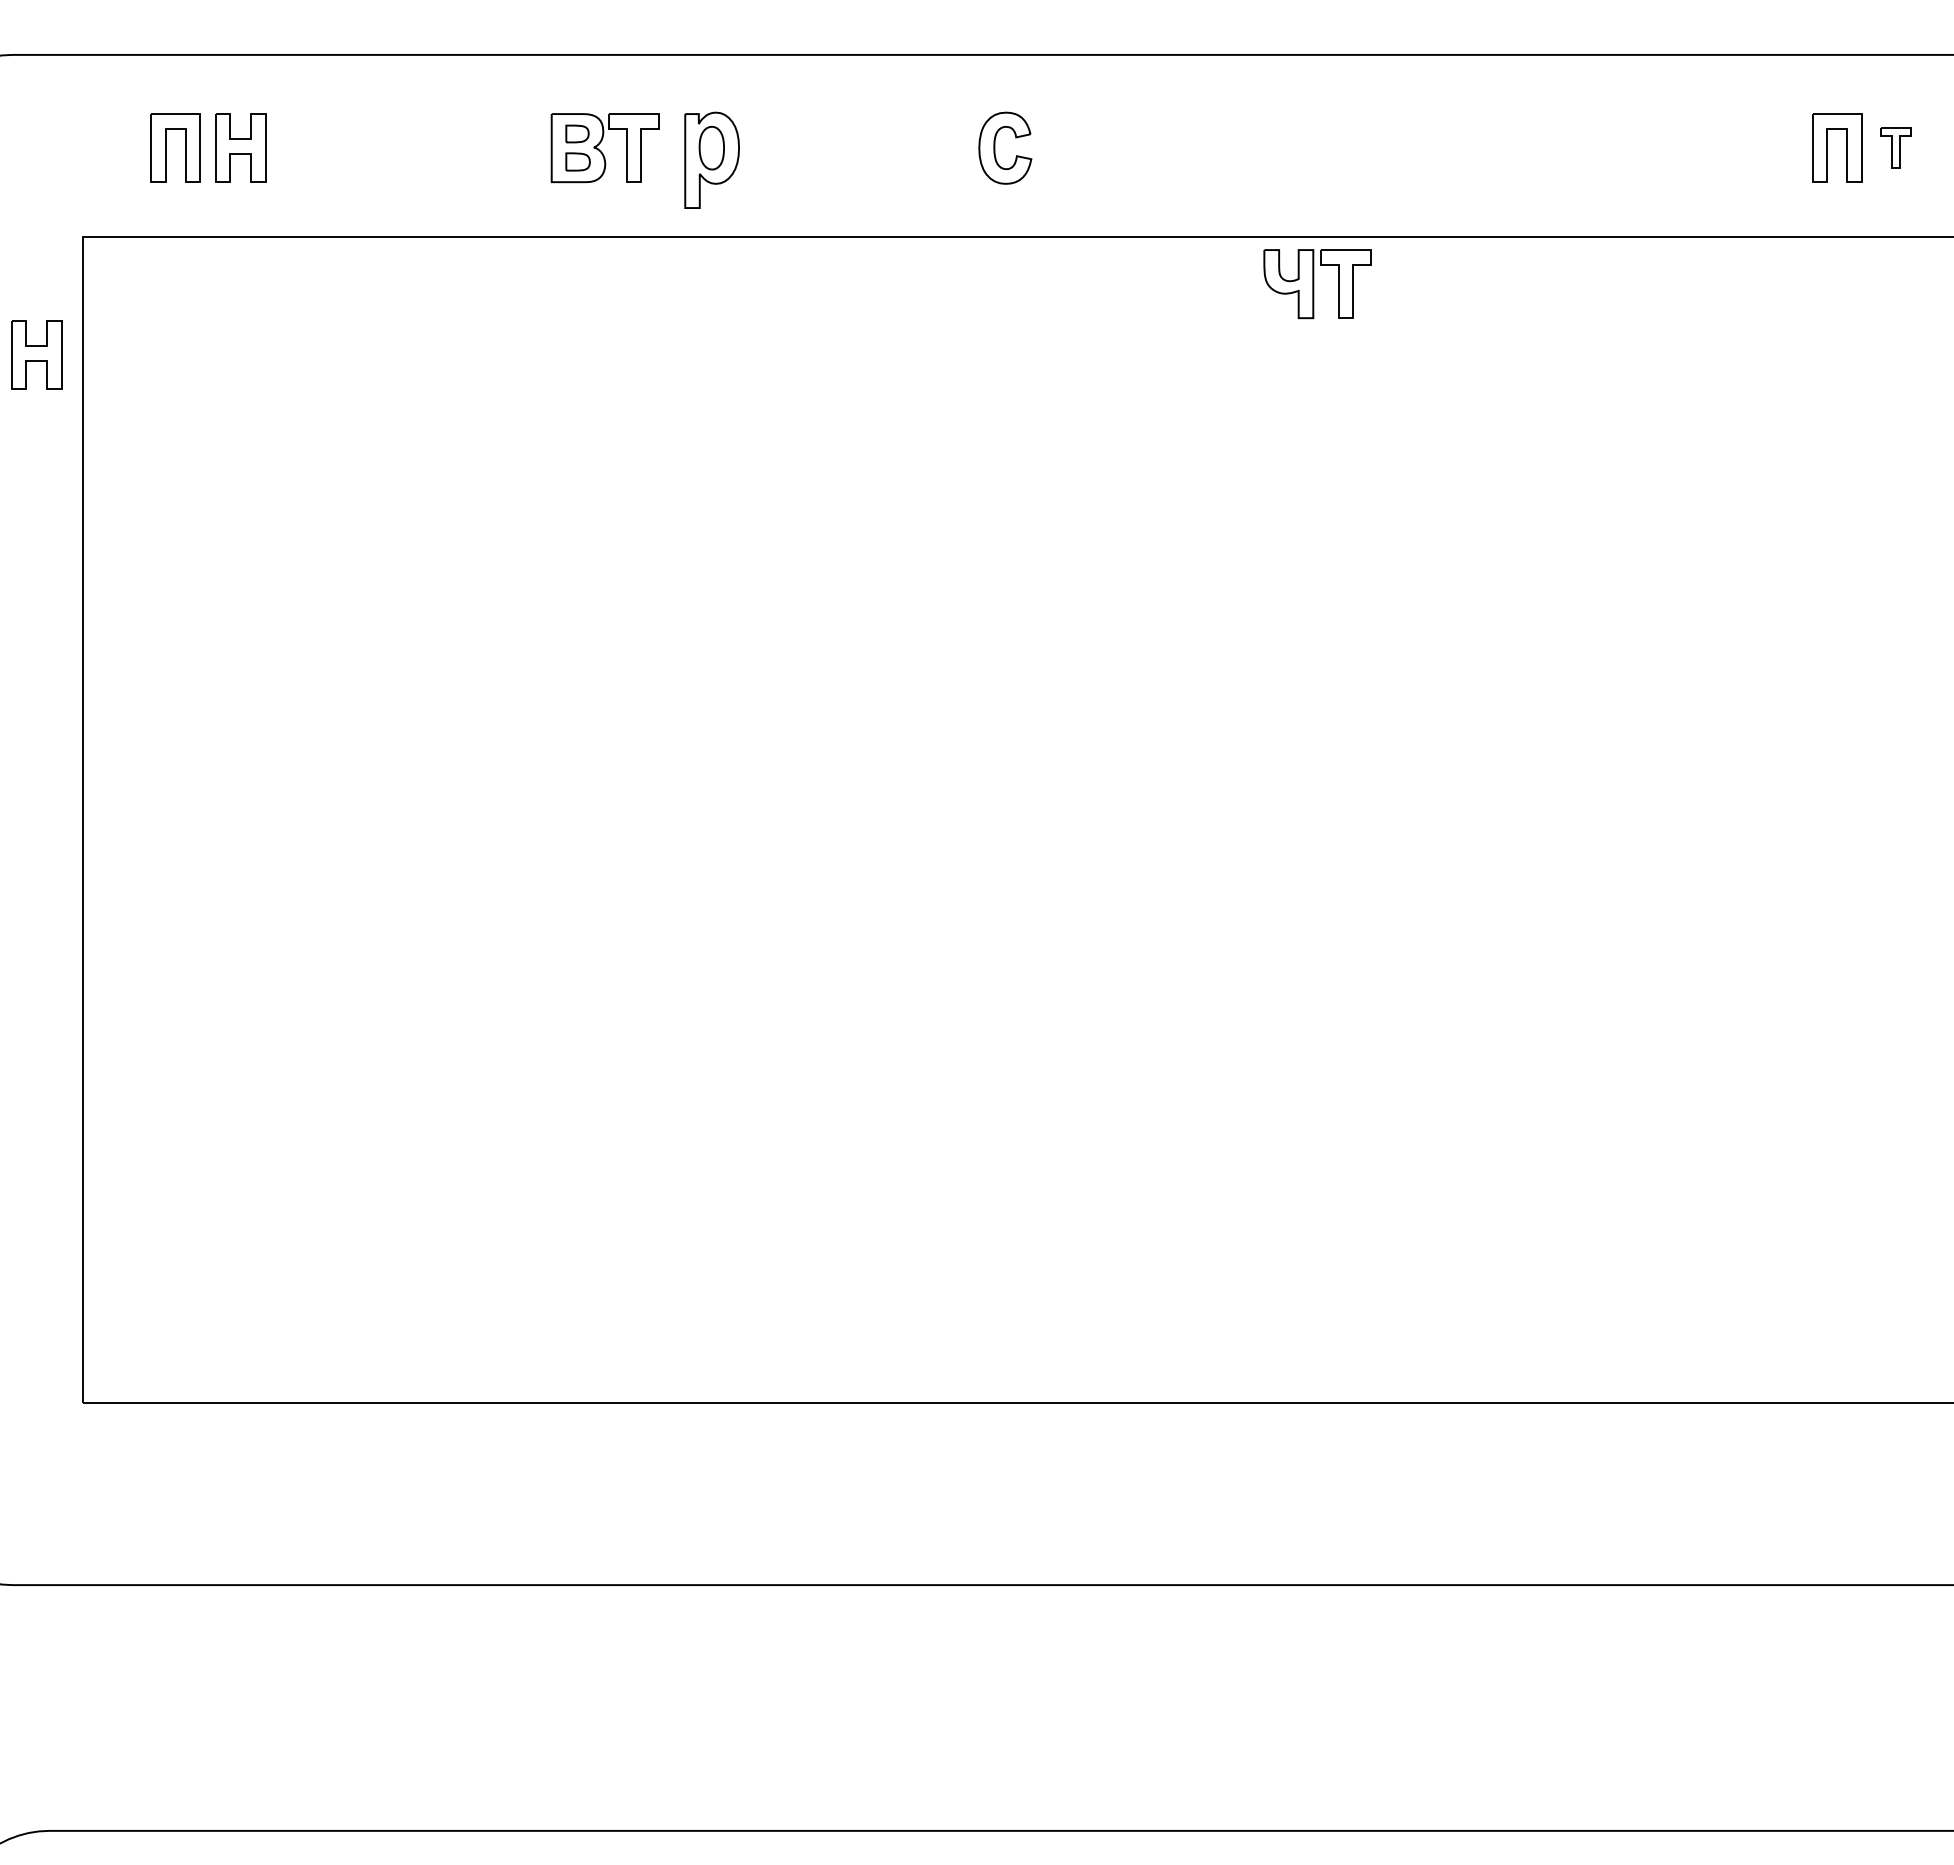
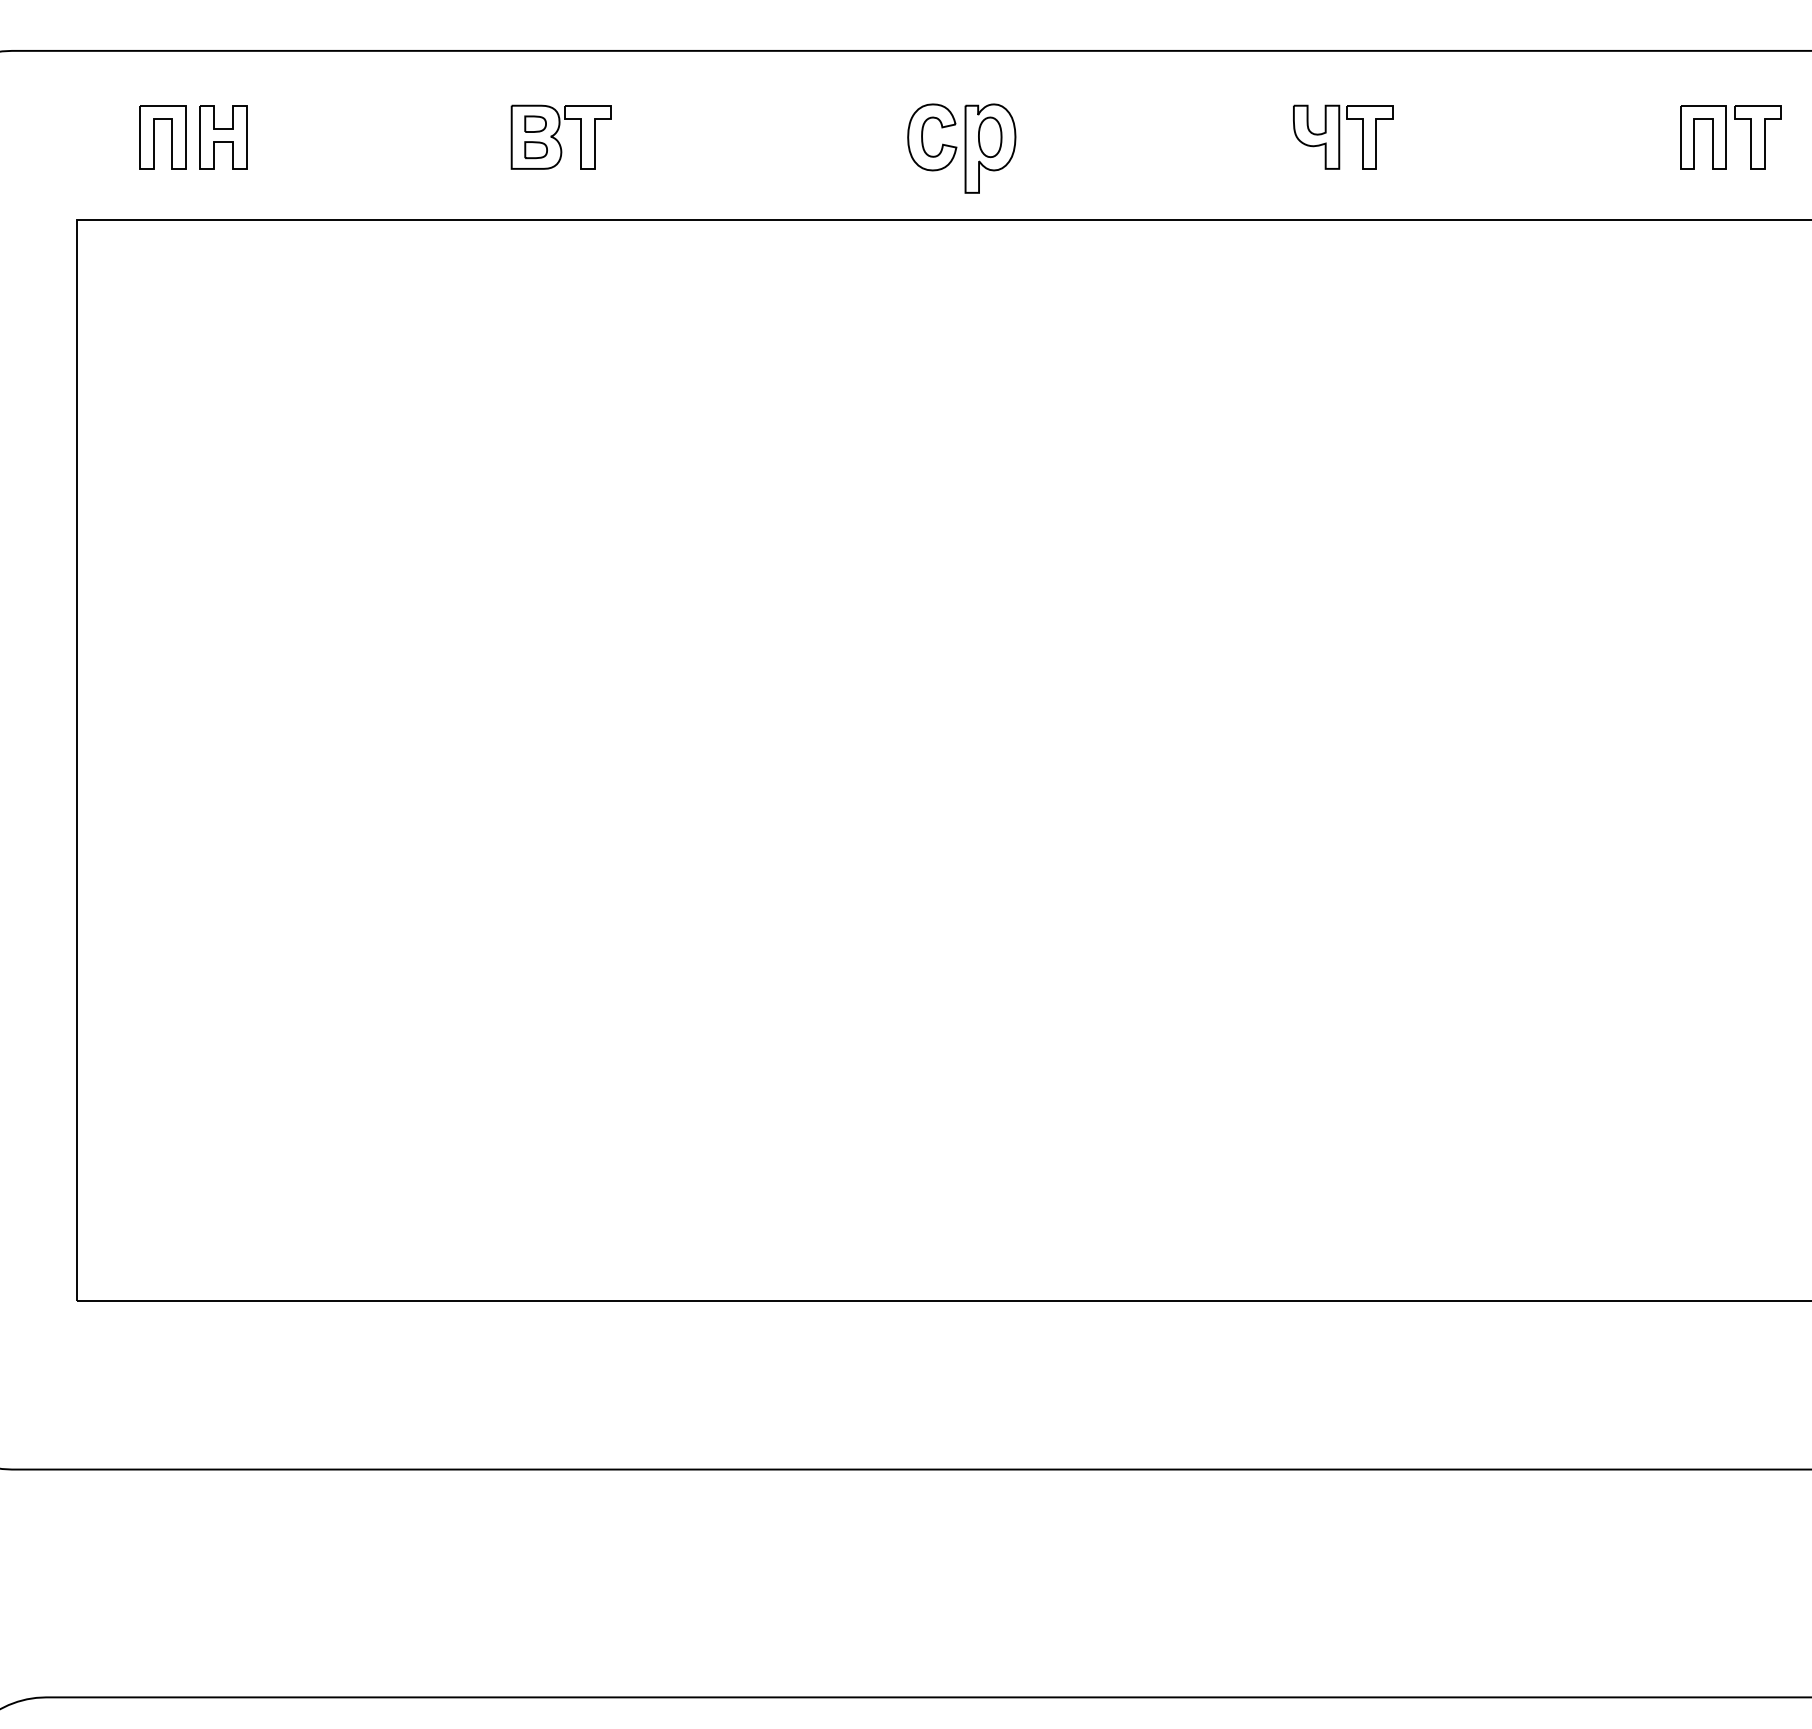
part: (1895, 147) -> (1757, 136), size x1.67
part: (711, 159) -> (989, 147), moved
part: (1317, 284) -> (1343, 137), moved
part: (36, 354) -> (34, 328), removed

